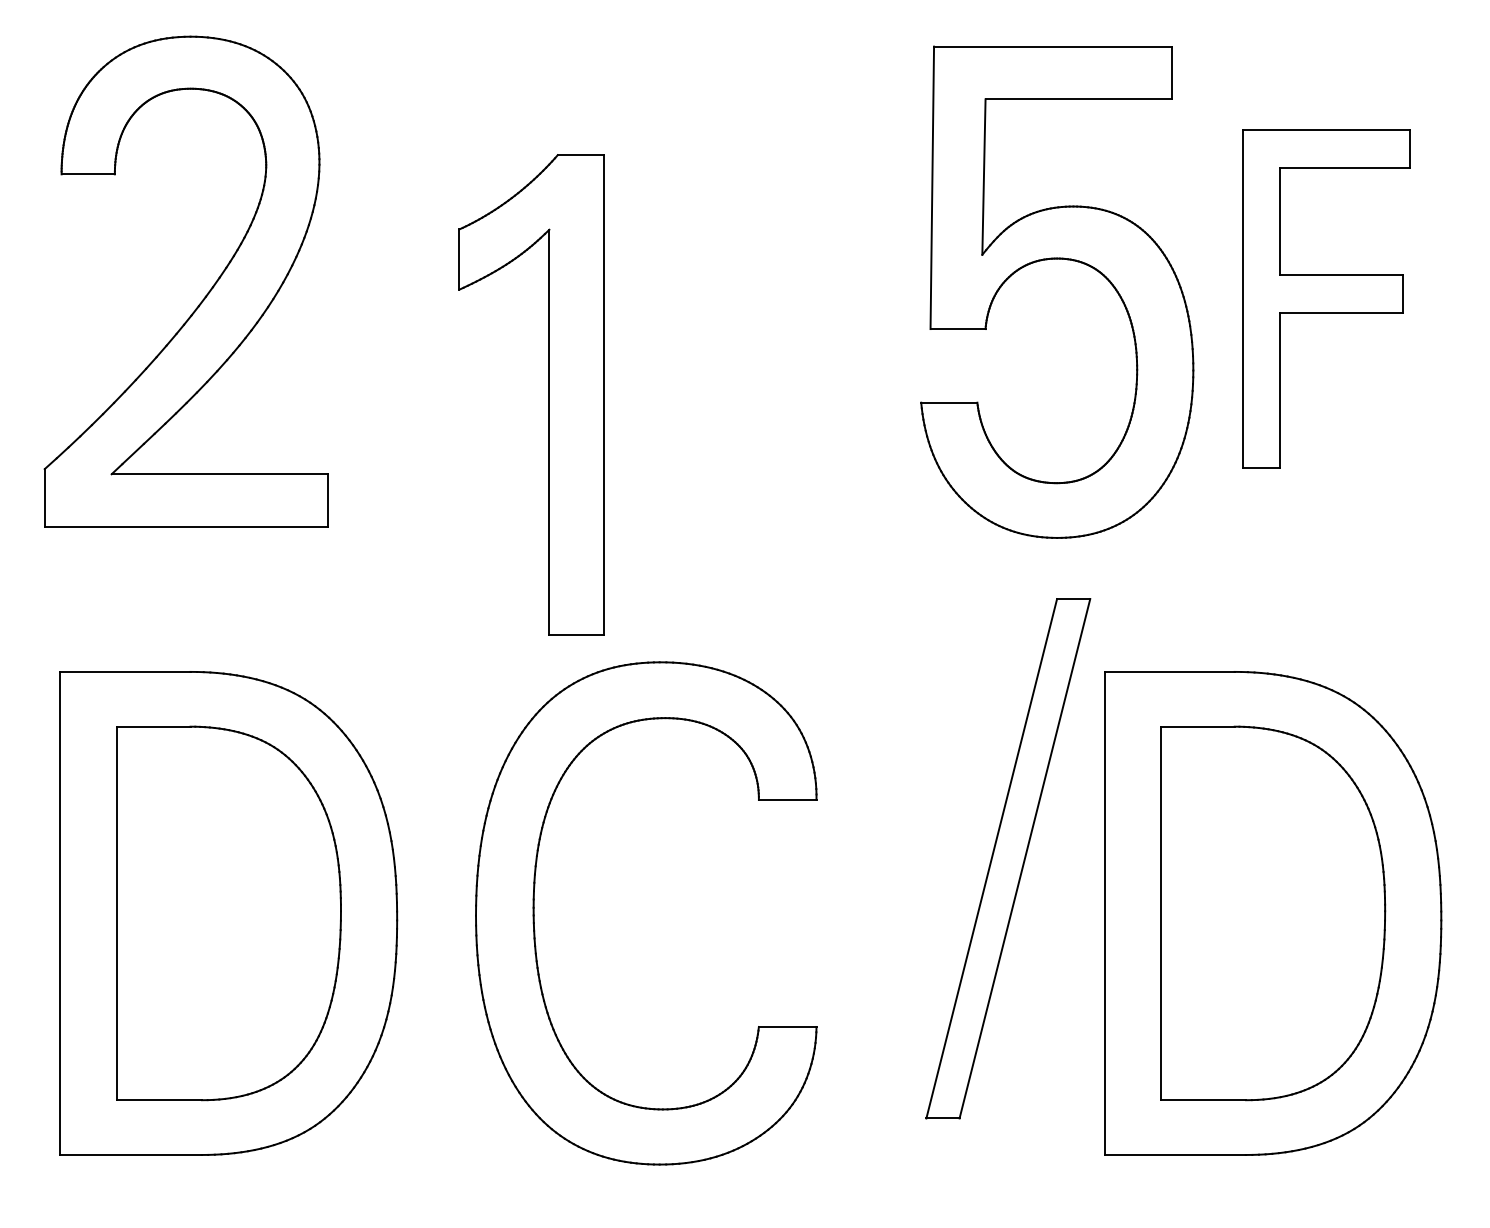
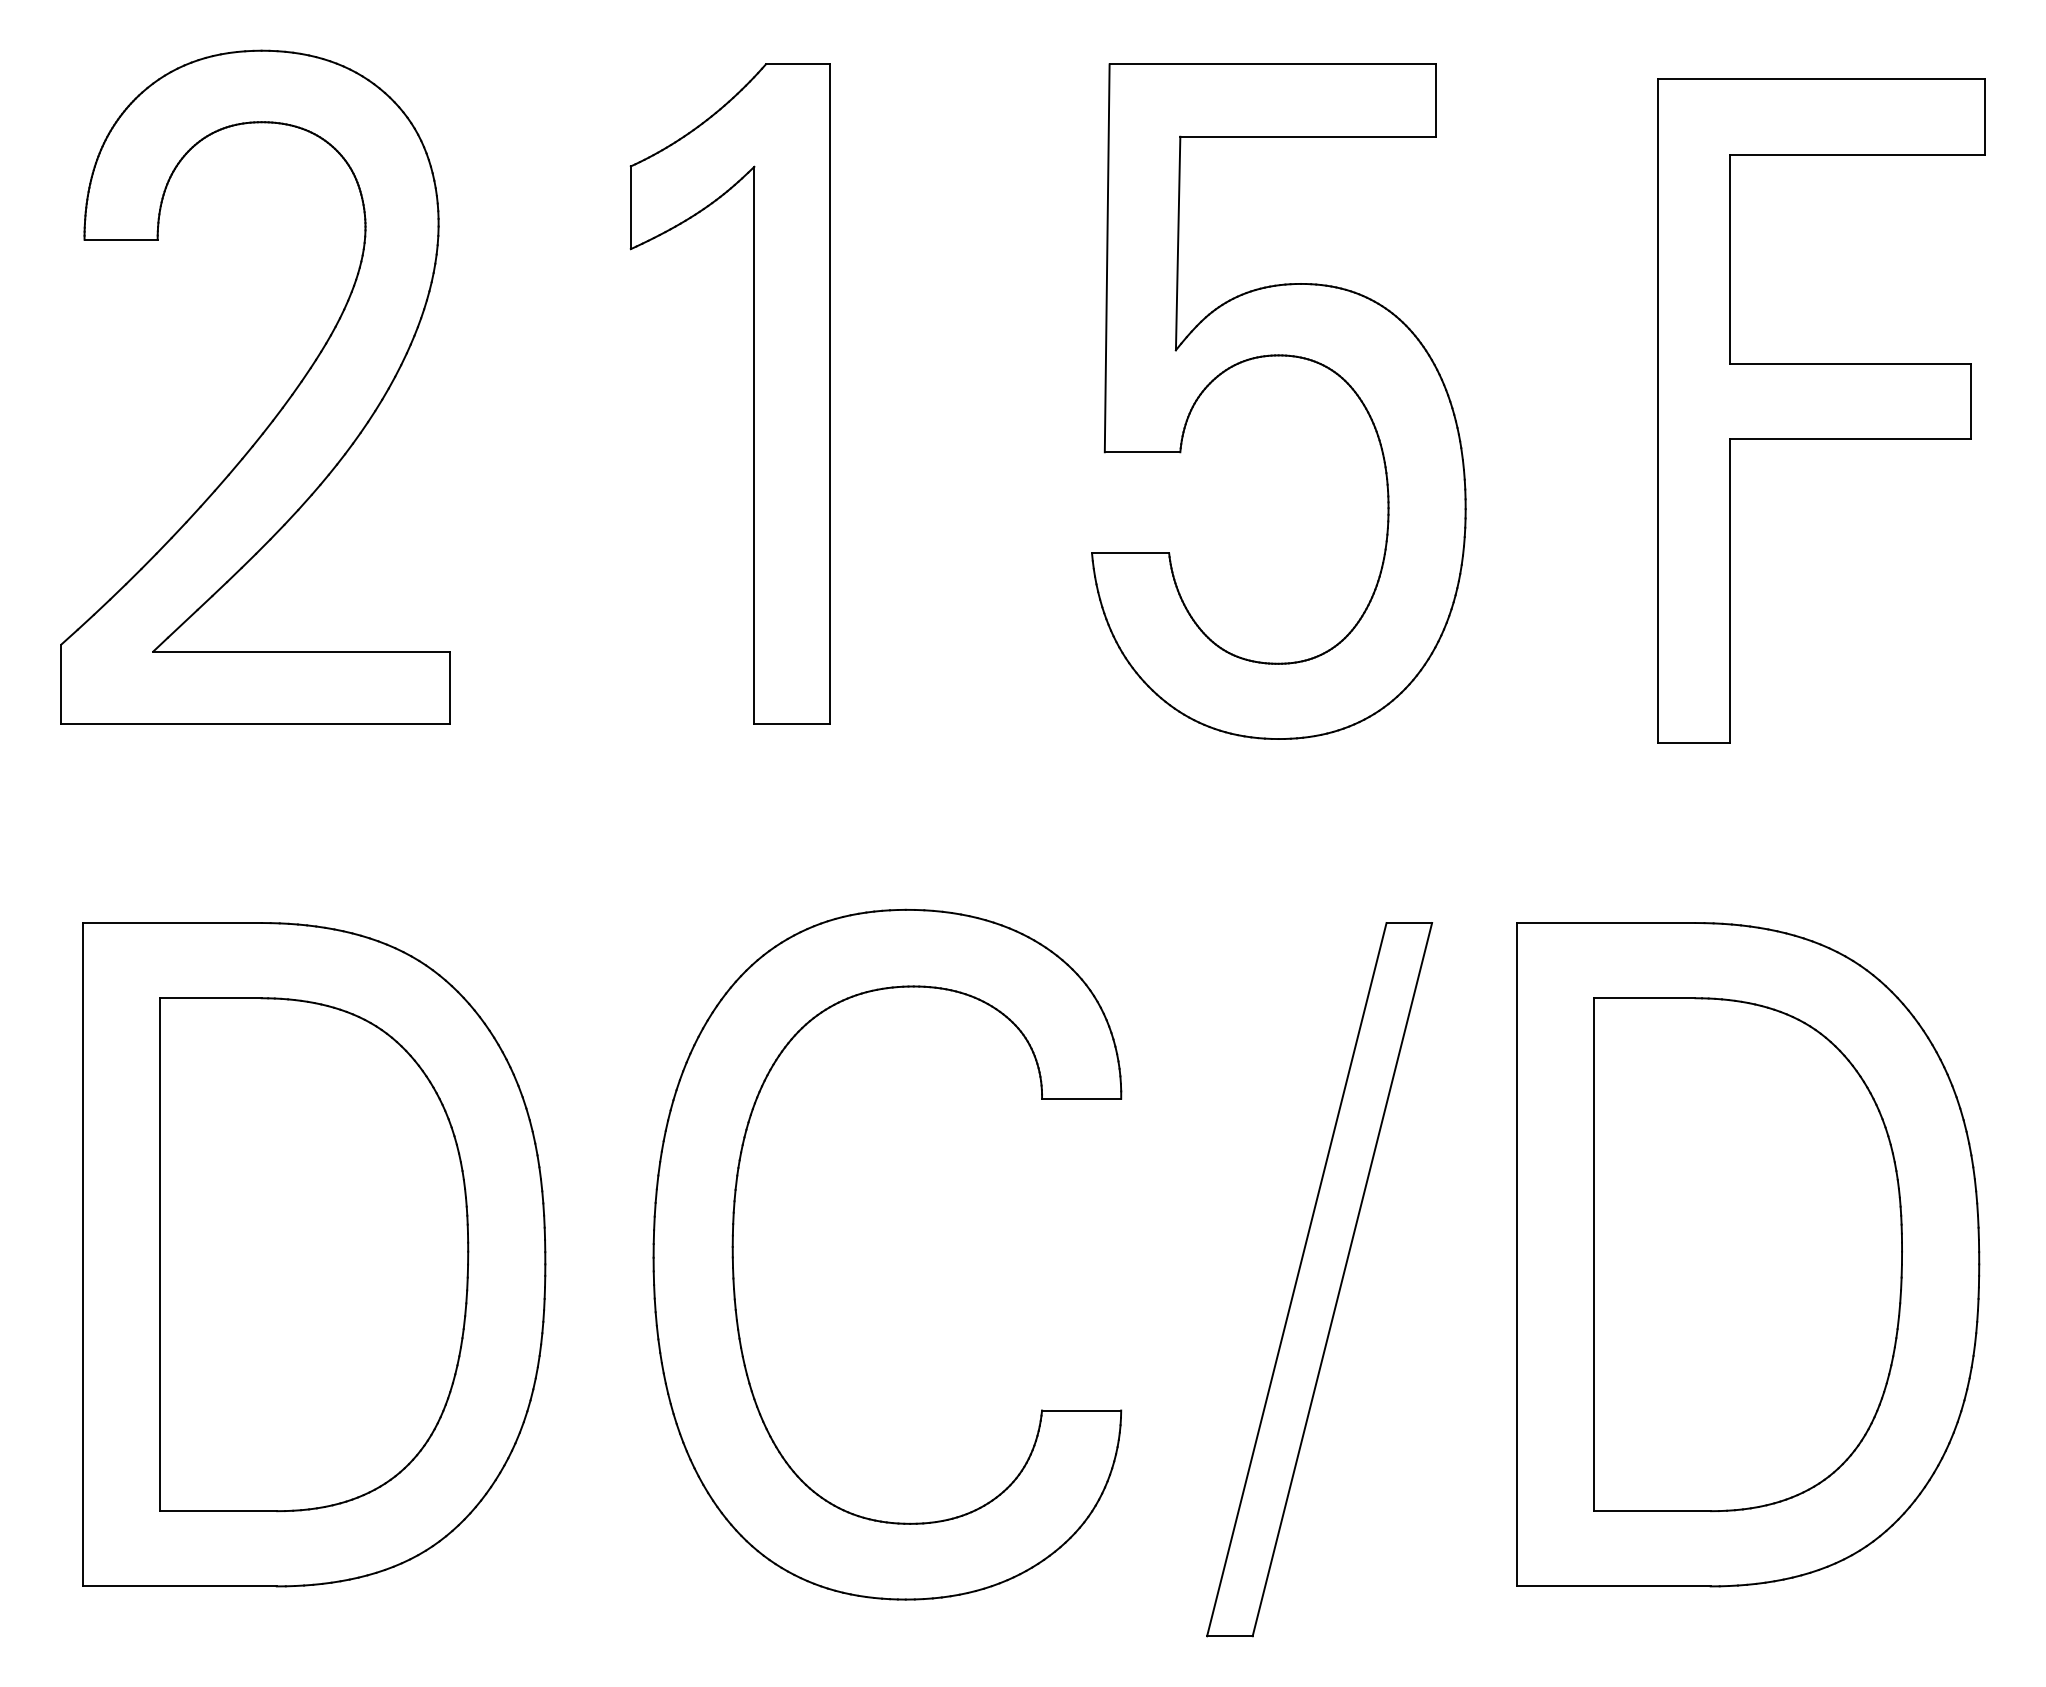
part: (1057, 259) -> (1278, 356), moved
part: (1326, 298) -> (1821, 410), size x1.43
part: (548, 394) -> (753, 393), moved
part: (1008, 858) -> (1319, 1279), moved

